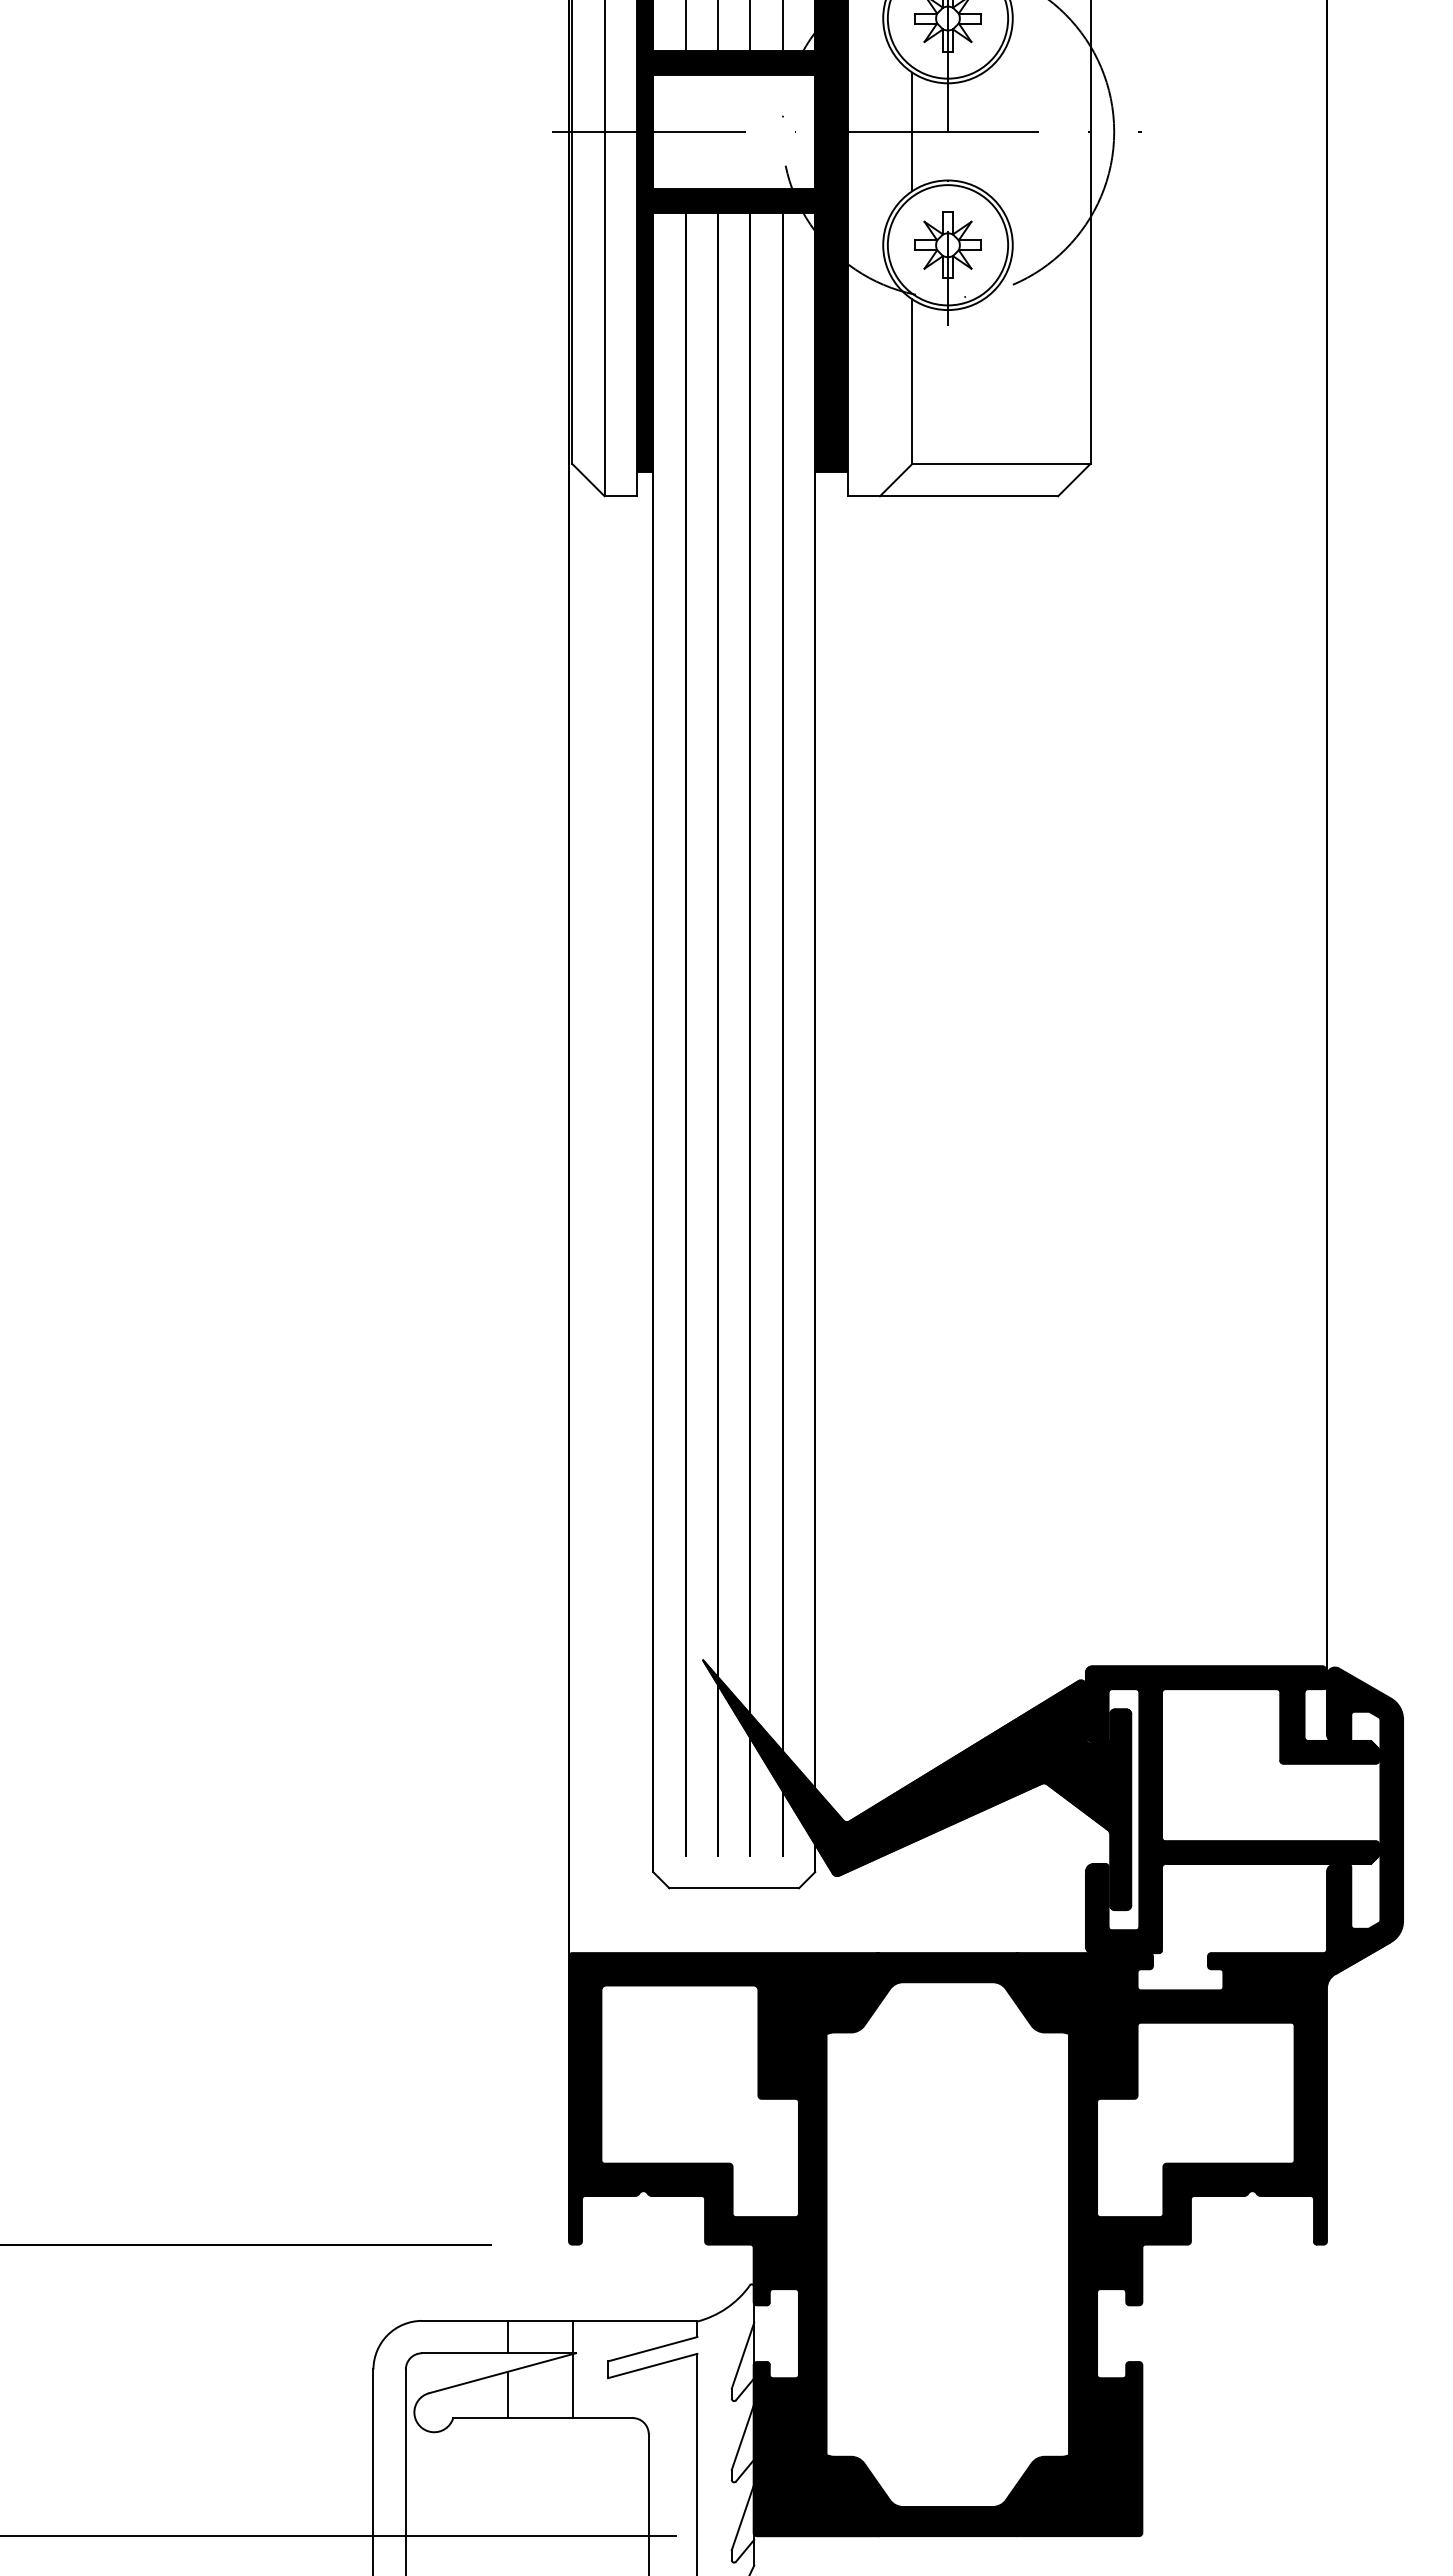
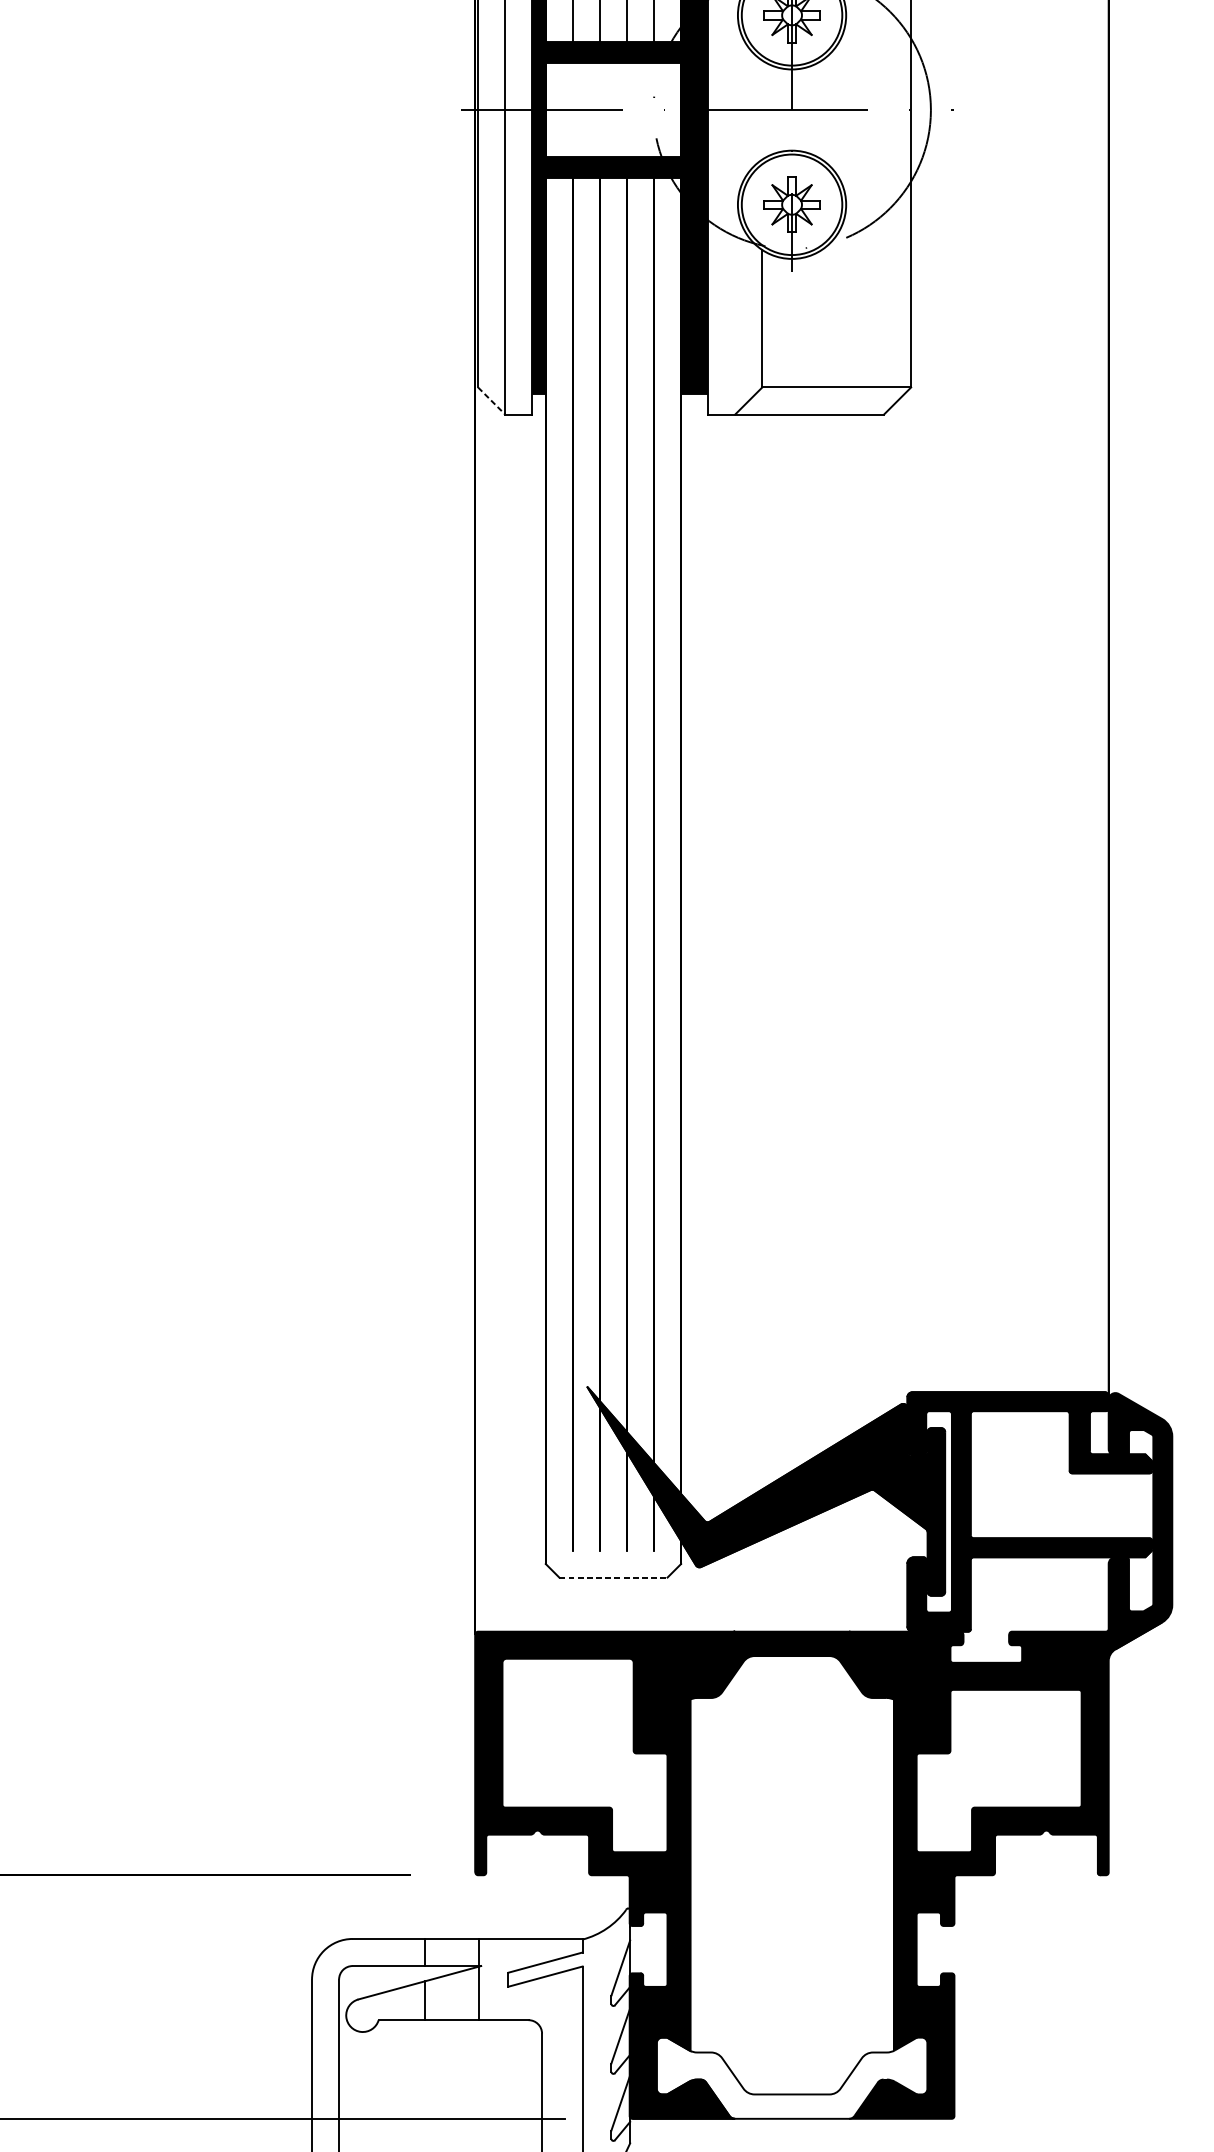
line: (912, 131) -> (762, 109), removed
line: (588, 480) -> (491, 401), solid -> dashed
line: (734, 1888) -> (613, 1577), solid -> dashed
fill: (947, 2487) -> (791, 2078), removed

